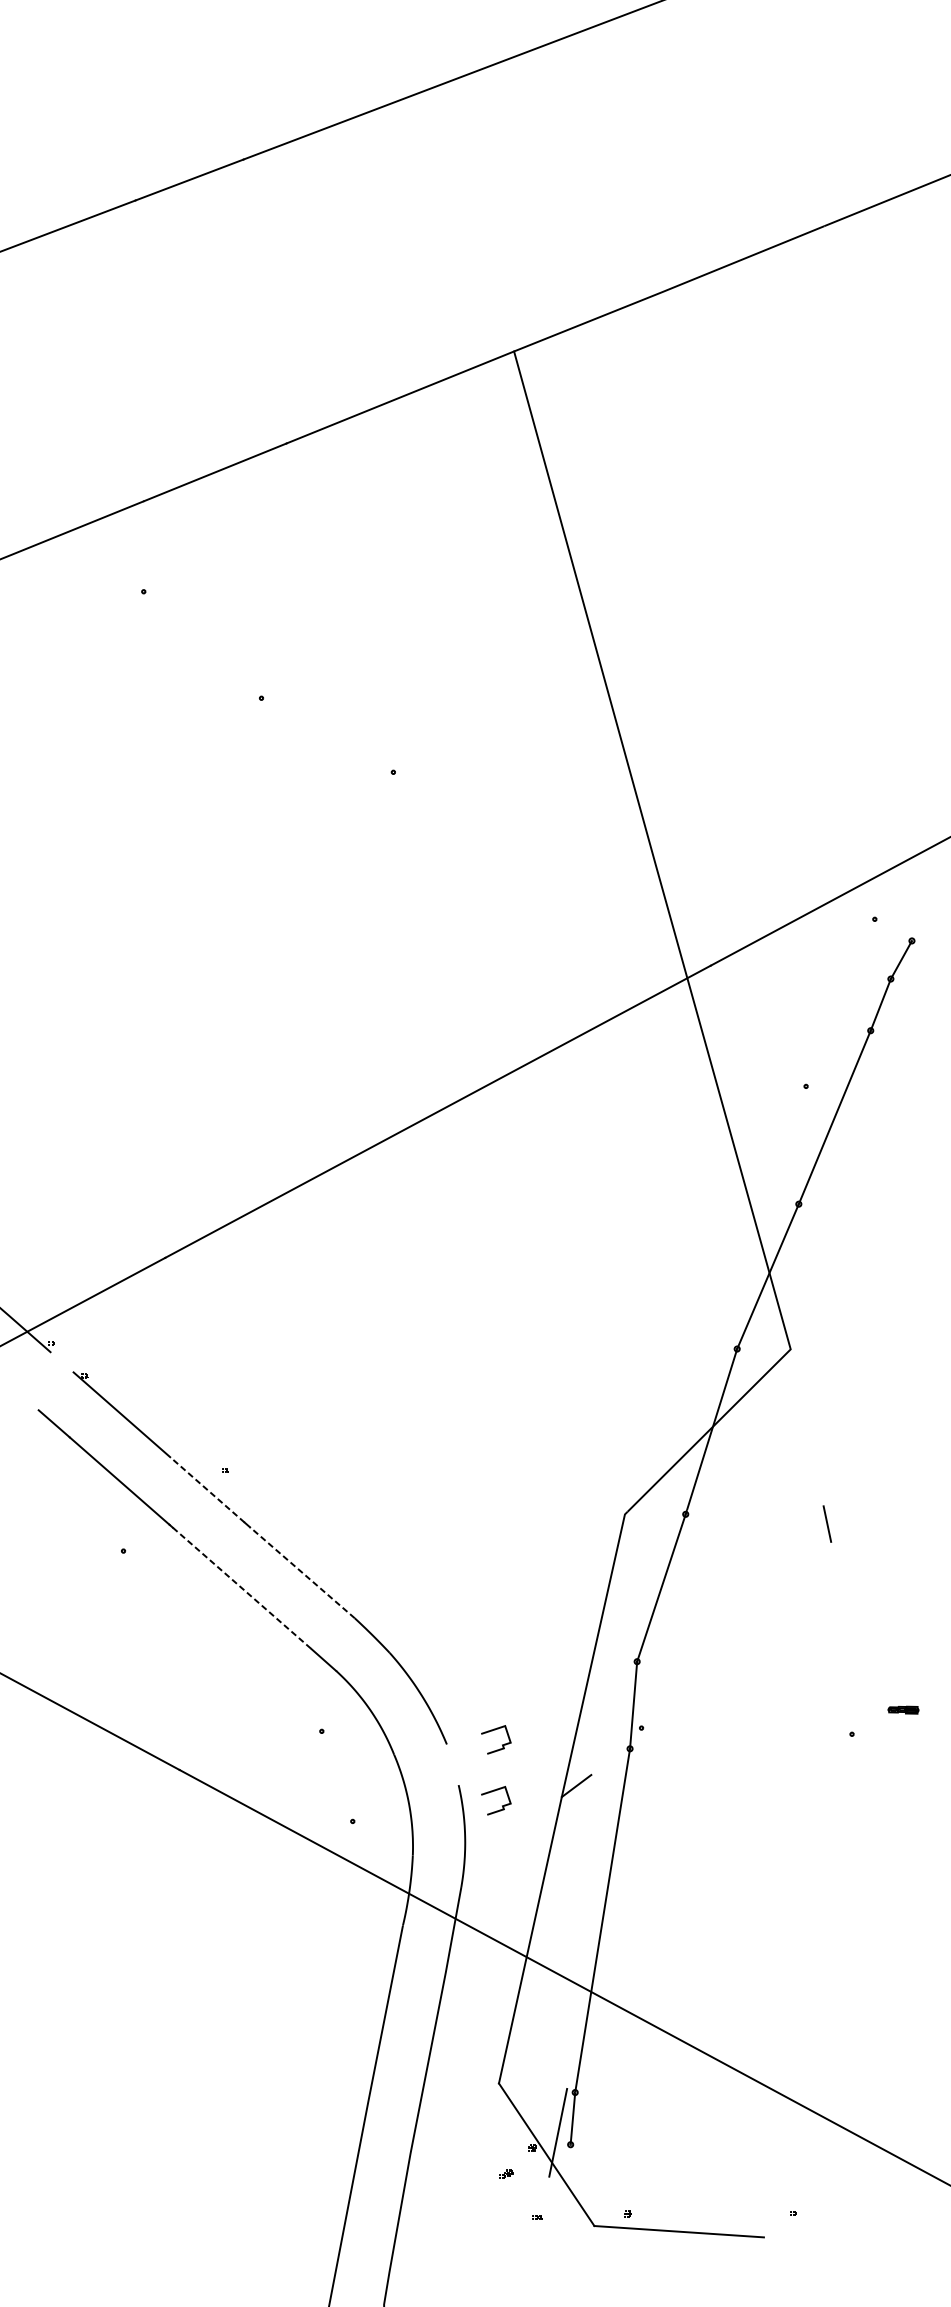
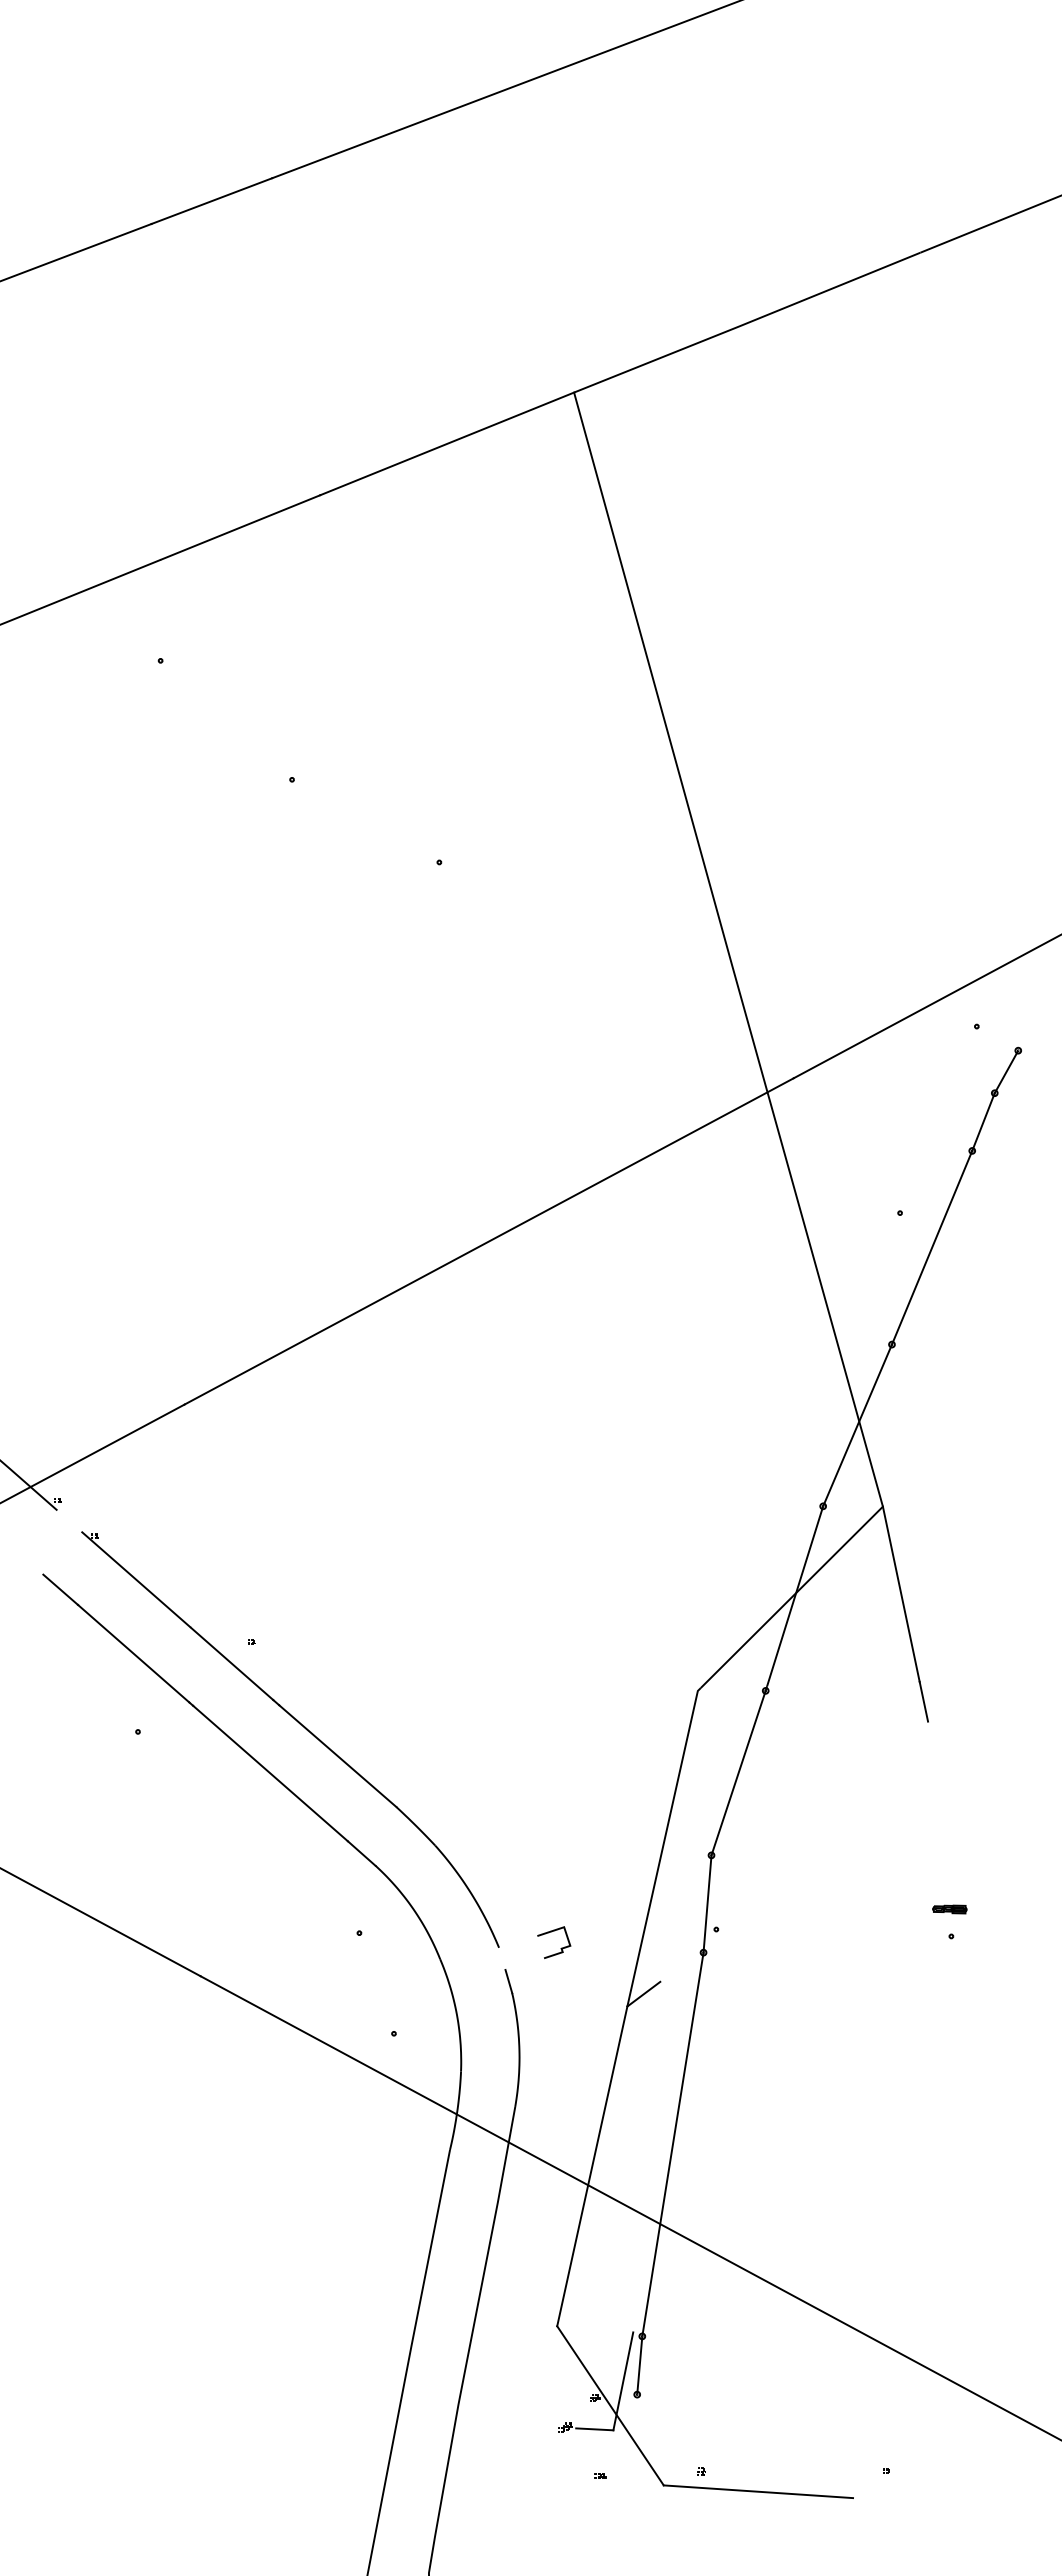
line: (806, 1427) -> (900, 1593), added
line: (208, 1489) -> (232, 1663), dashed -> solid
line: (302, 1573) -> (337, 1756), dashed -> solid
line: (242, 1588) -> (270, 1773), dashed -> solid
part: (903, 1710) -> (949, 1909), moved
line: (455, 1774) -> (508, 1981), added
curve: (501, 1806) -> (560, 2016), removed
line: (532, 2175) -> (594, 2429), added

